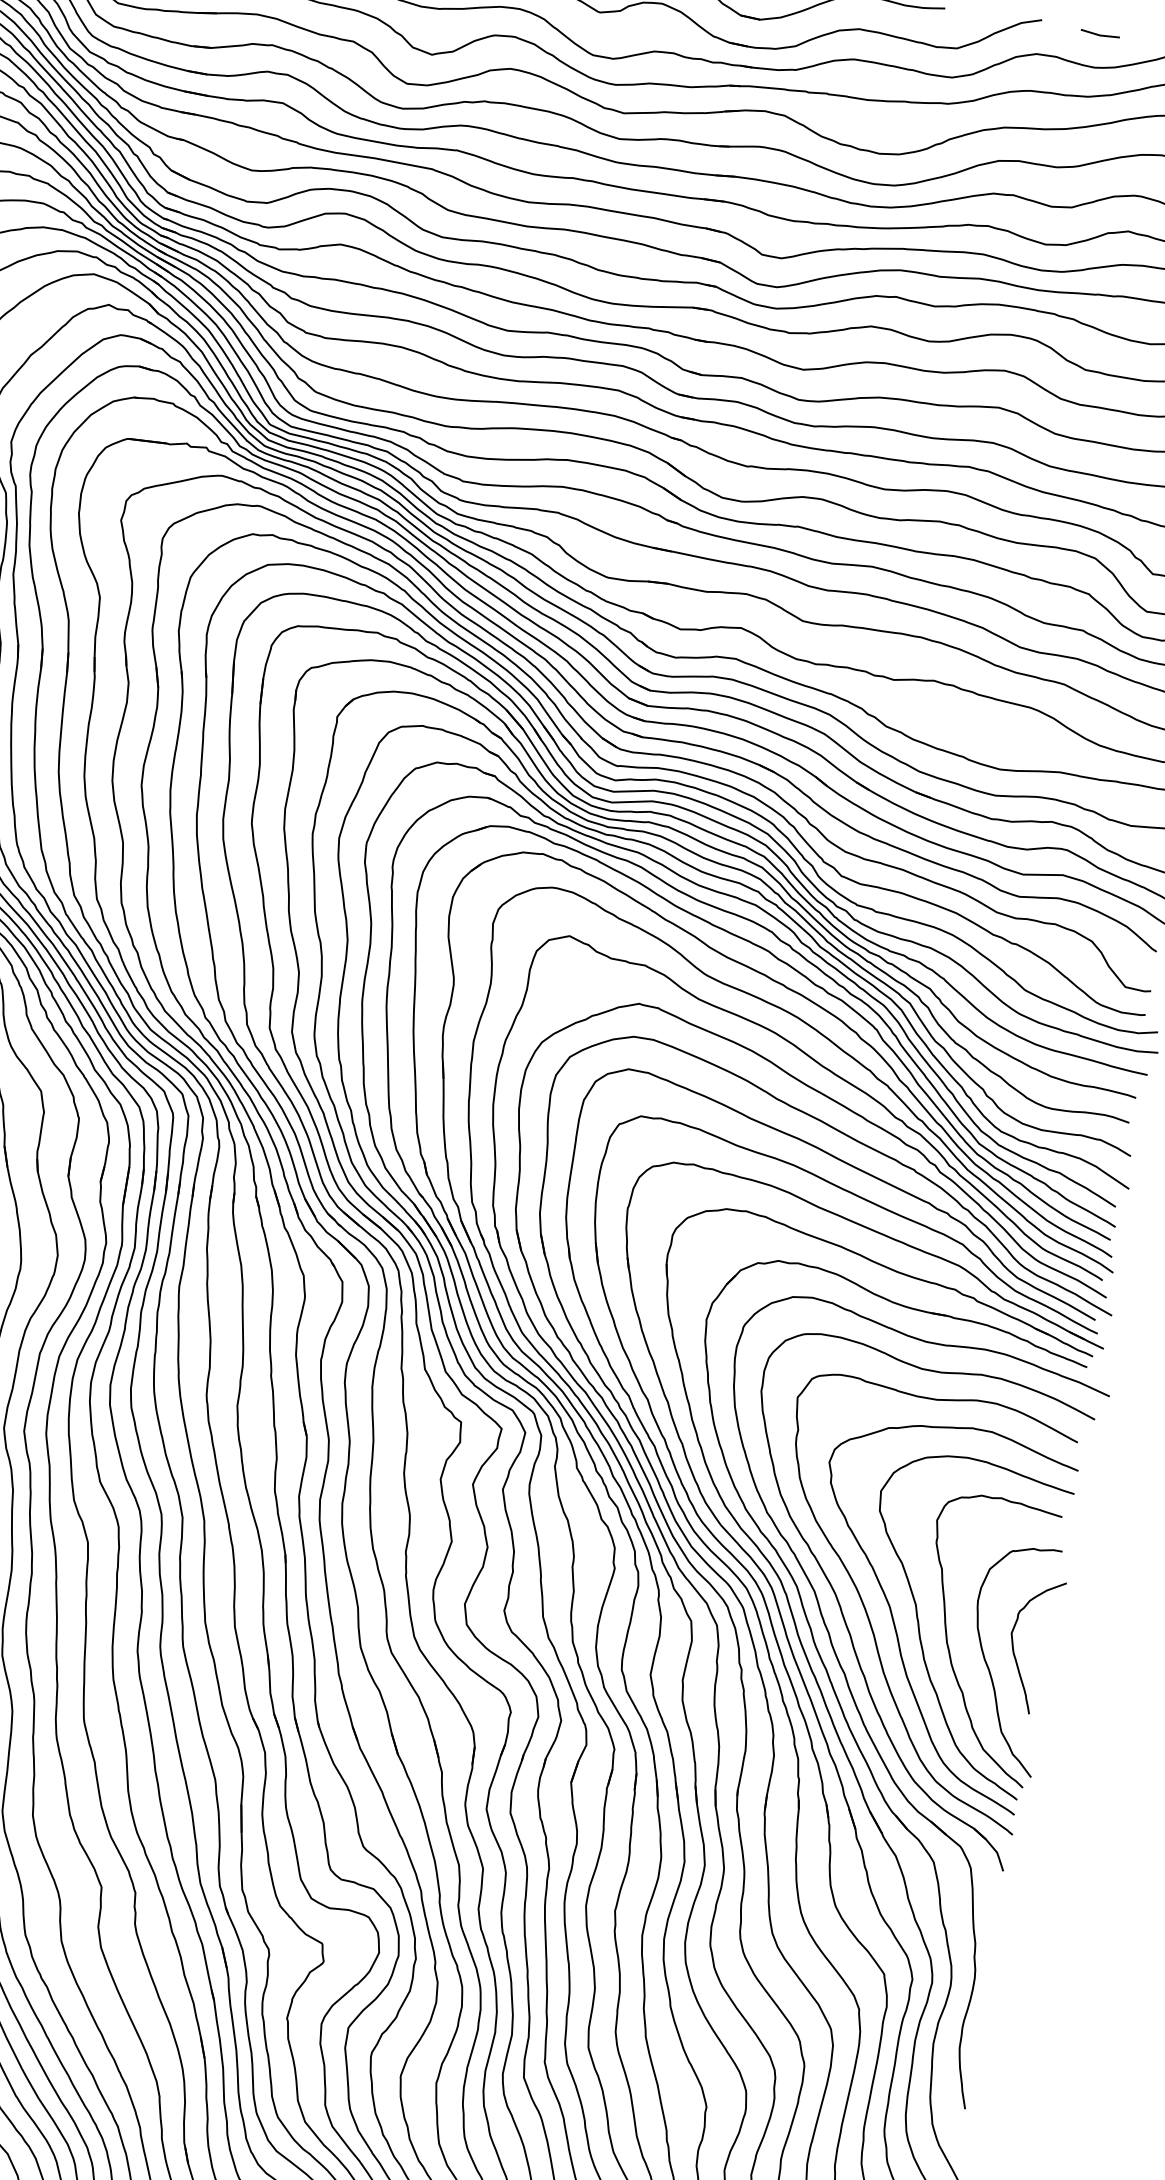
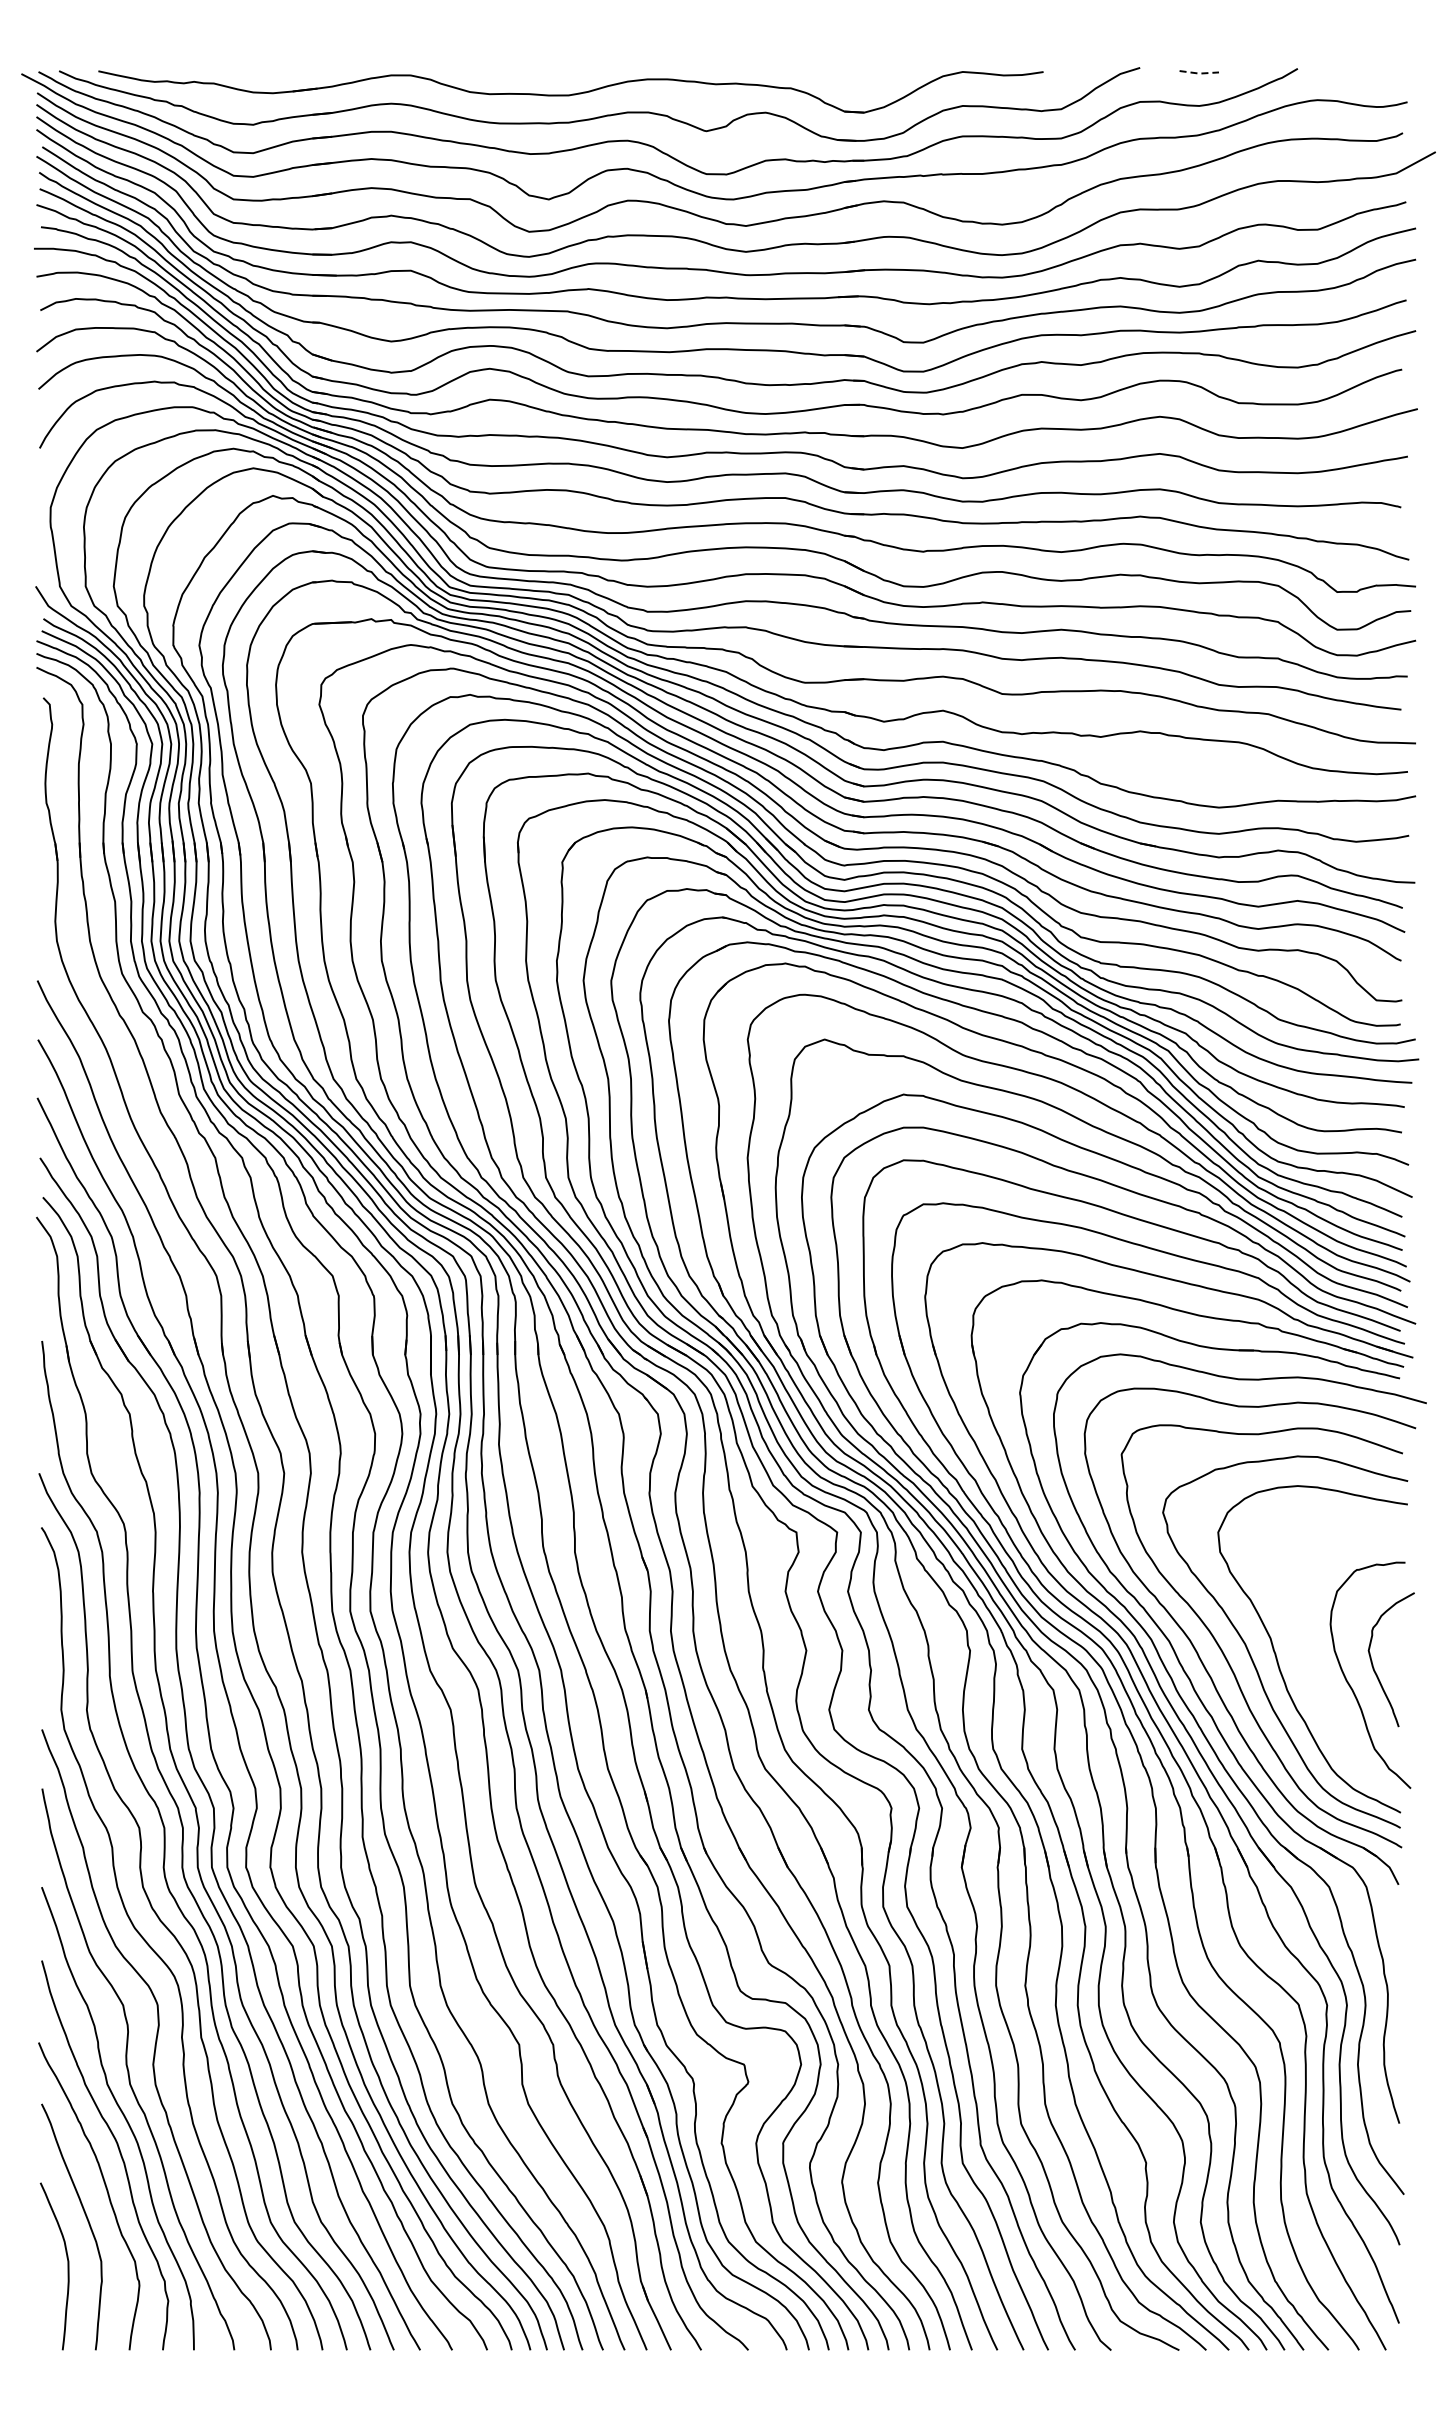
line: (1100, 35) -> (1199, 73), solid -> dashed
curve: (948, 1643) -> (1308, 1670), removed

